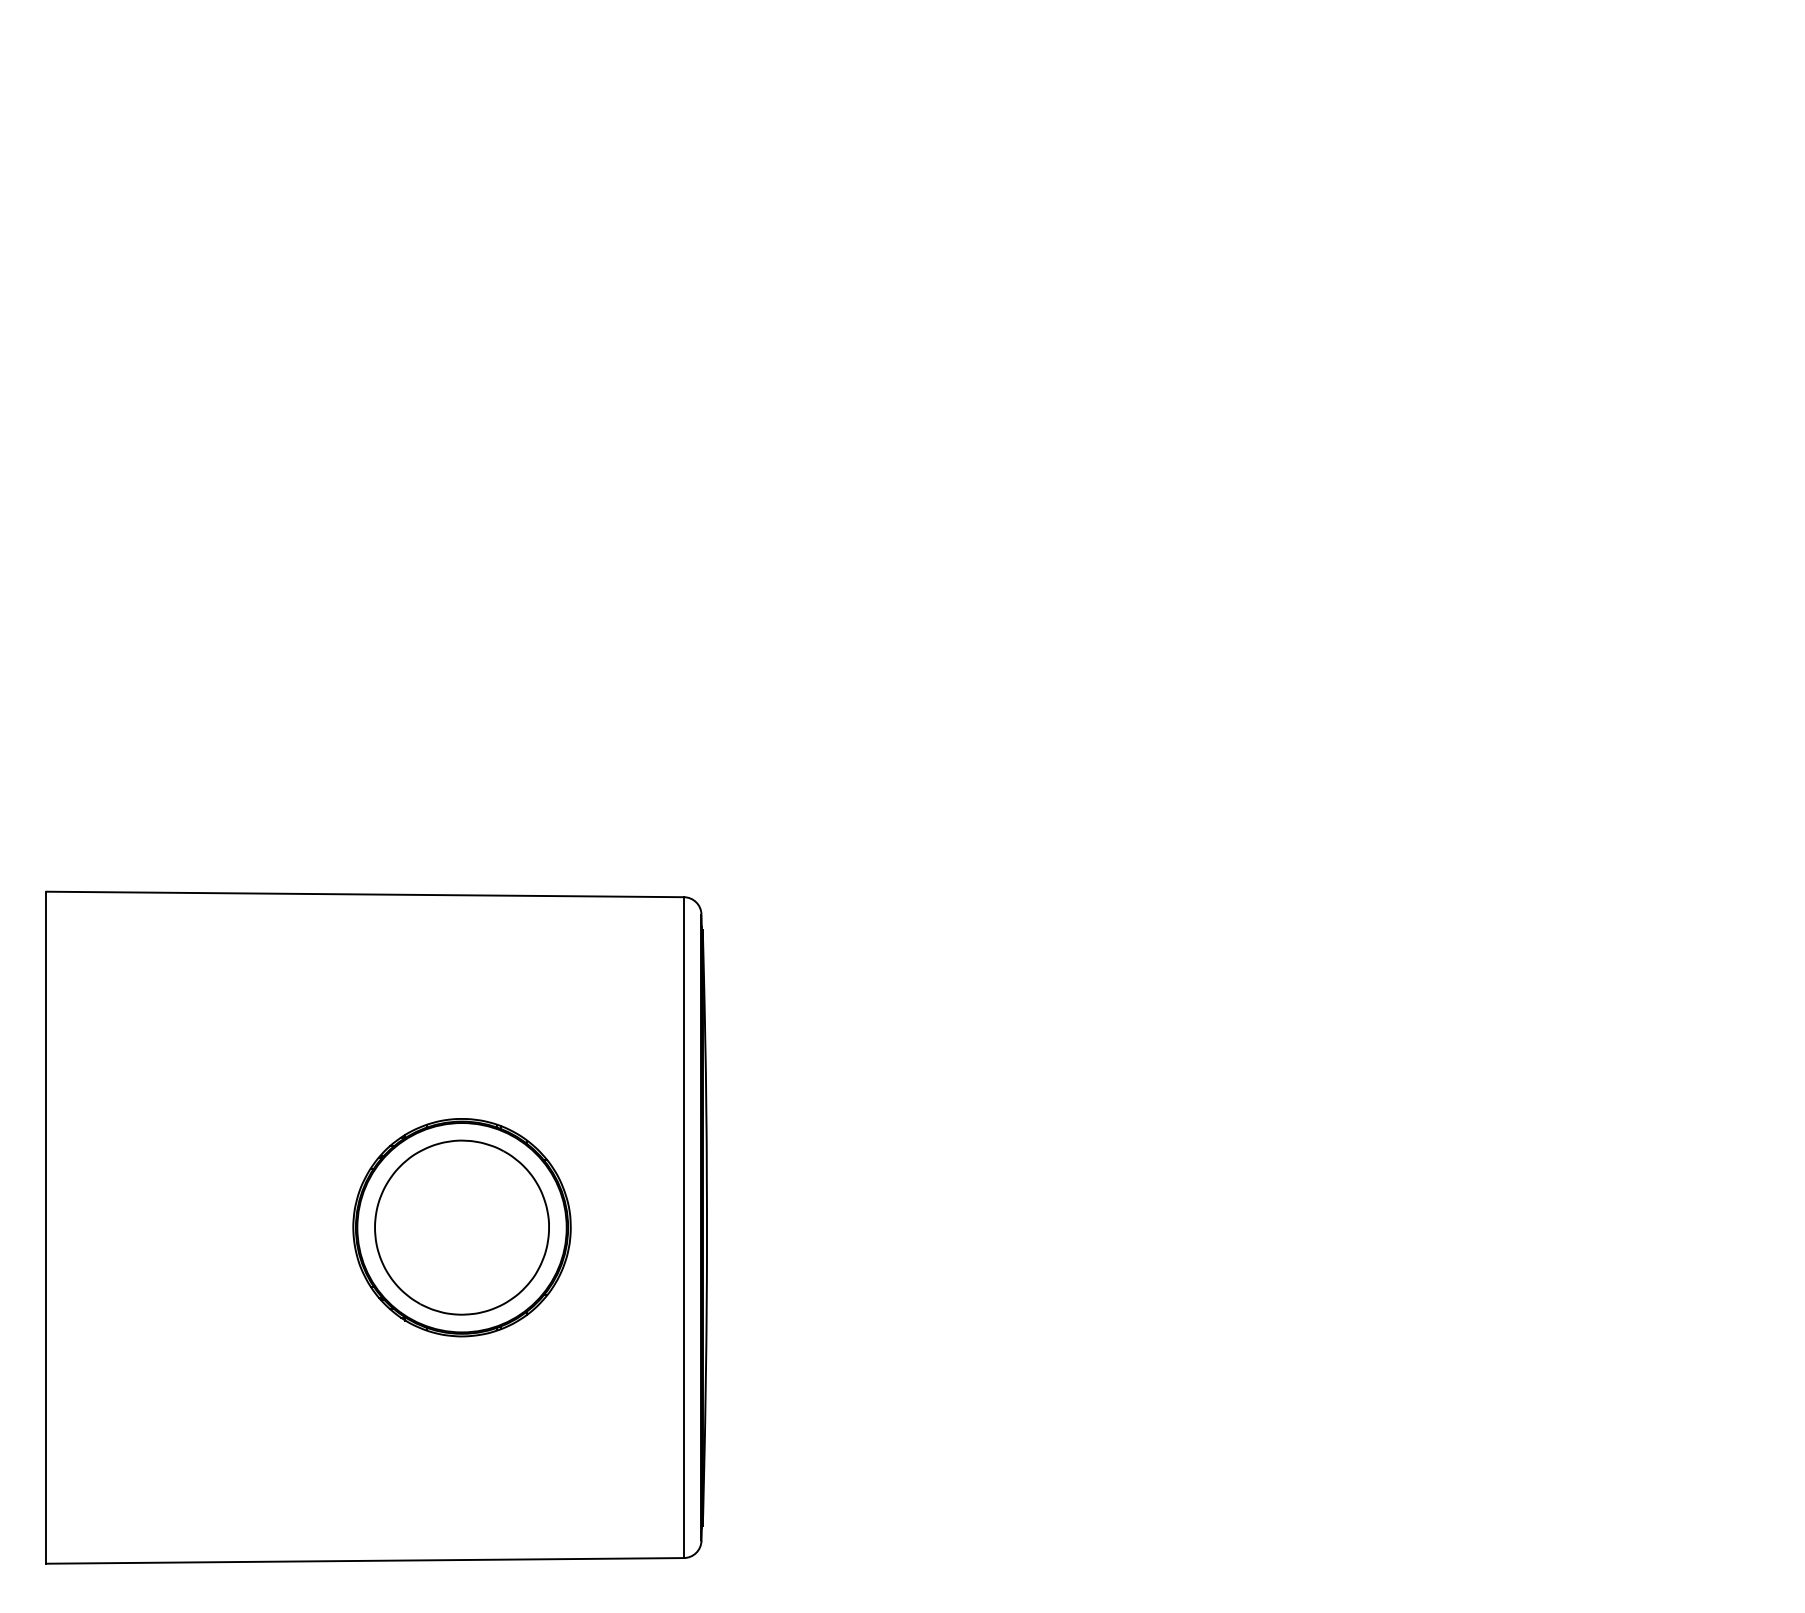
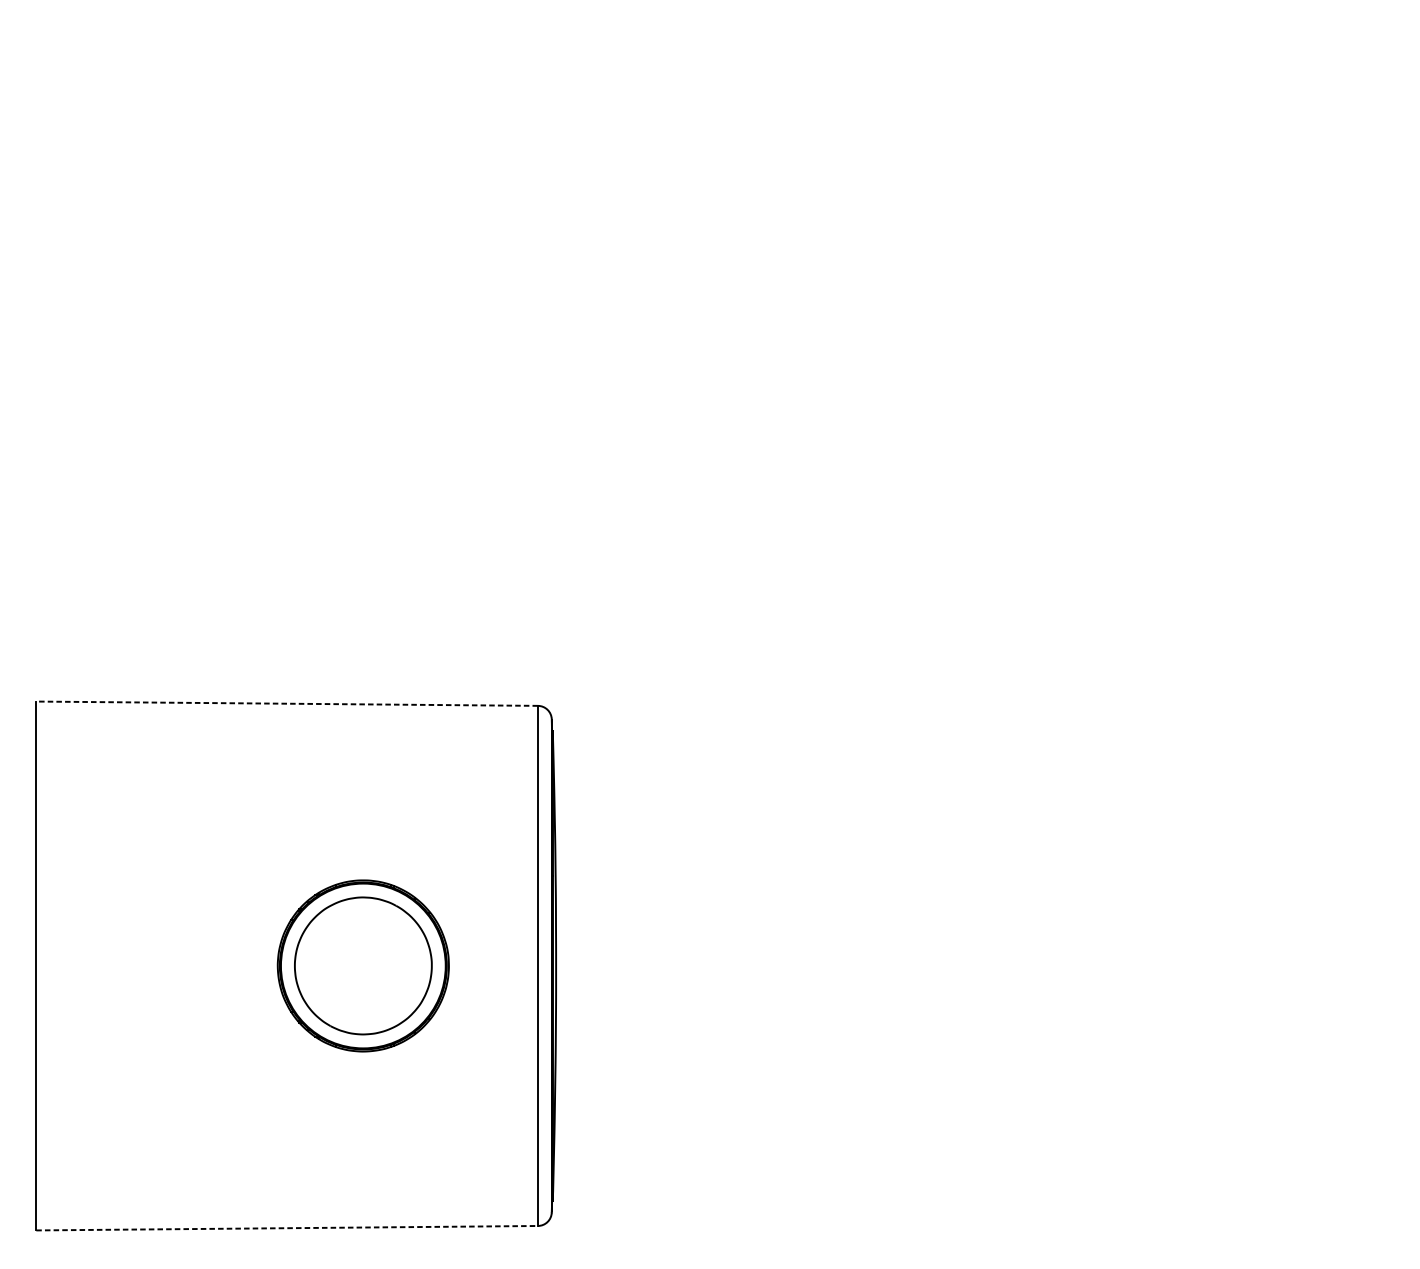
line: (365, 894) -> (287, 703), solid -> dashed
line: (365, 1560) -> (287, 1227), solid -> dashed

